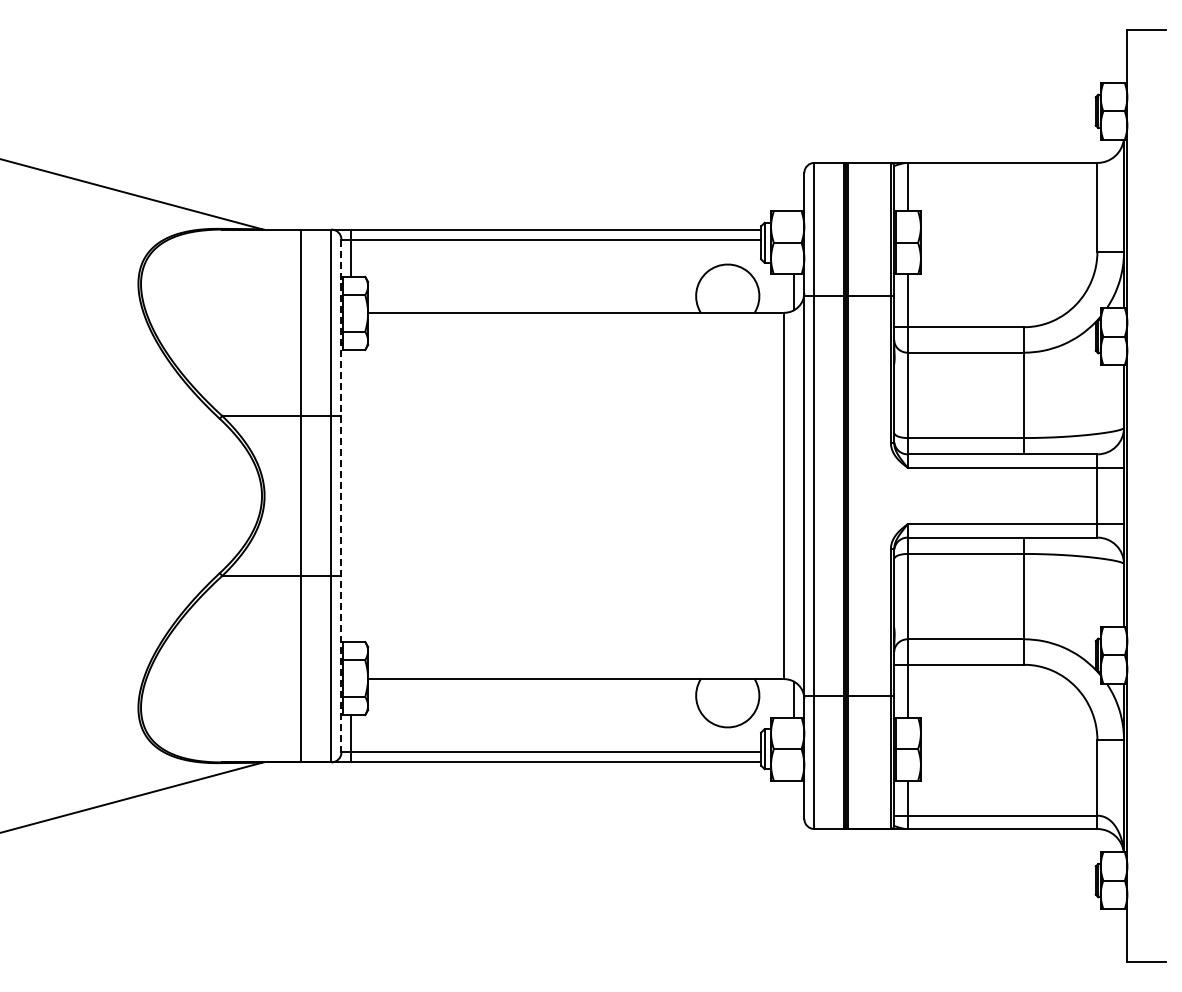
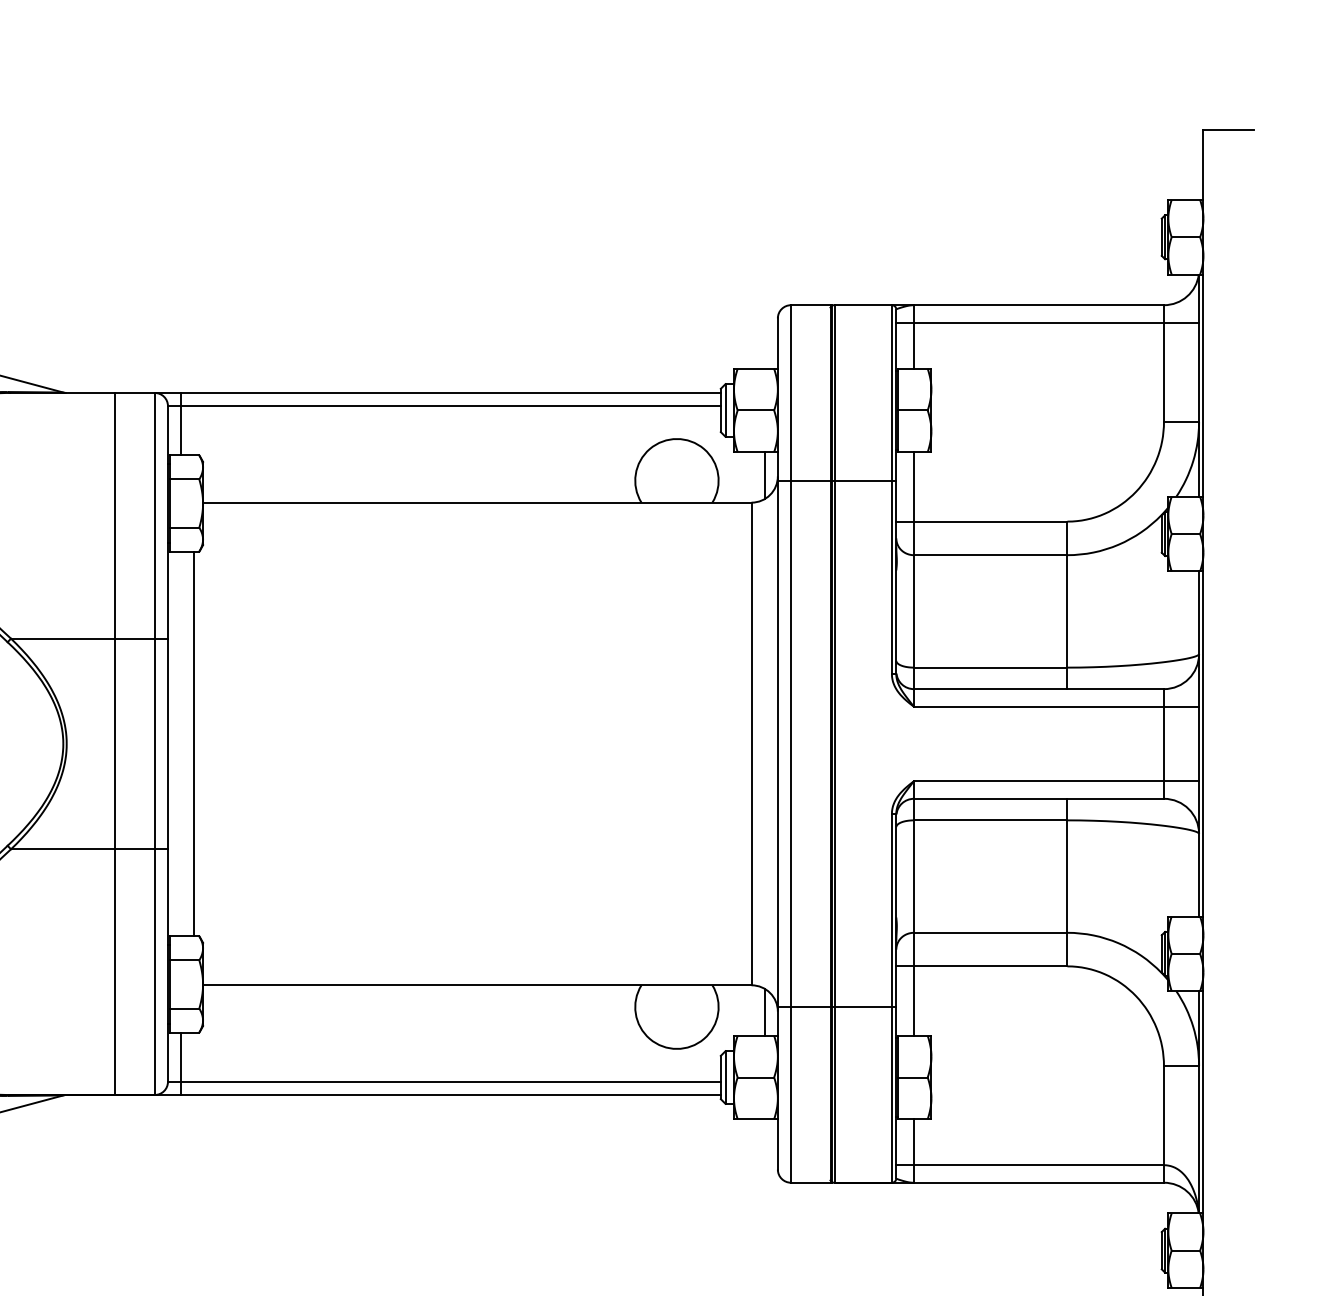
line: (1009, 176) -> (1048, 323), added
line: (361, 495) -> (194, 743), added
line: (341, 496) -> (168, 744), dashed -> solid

